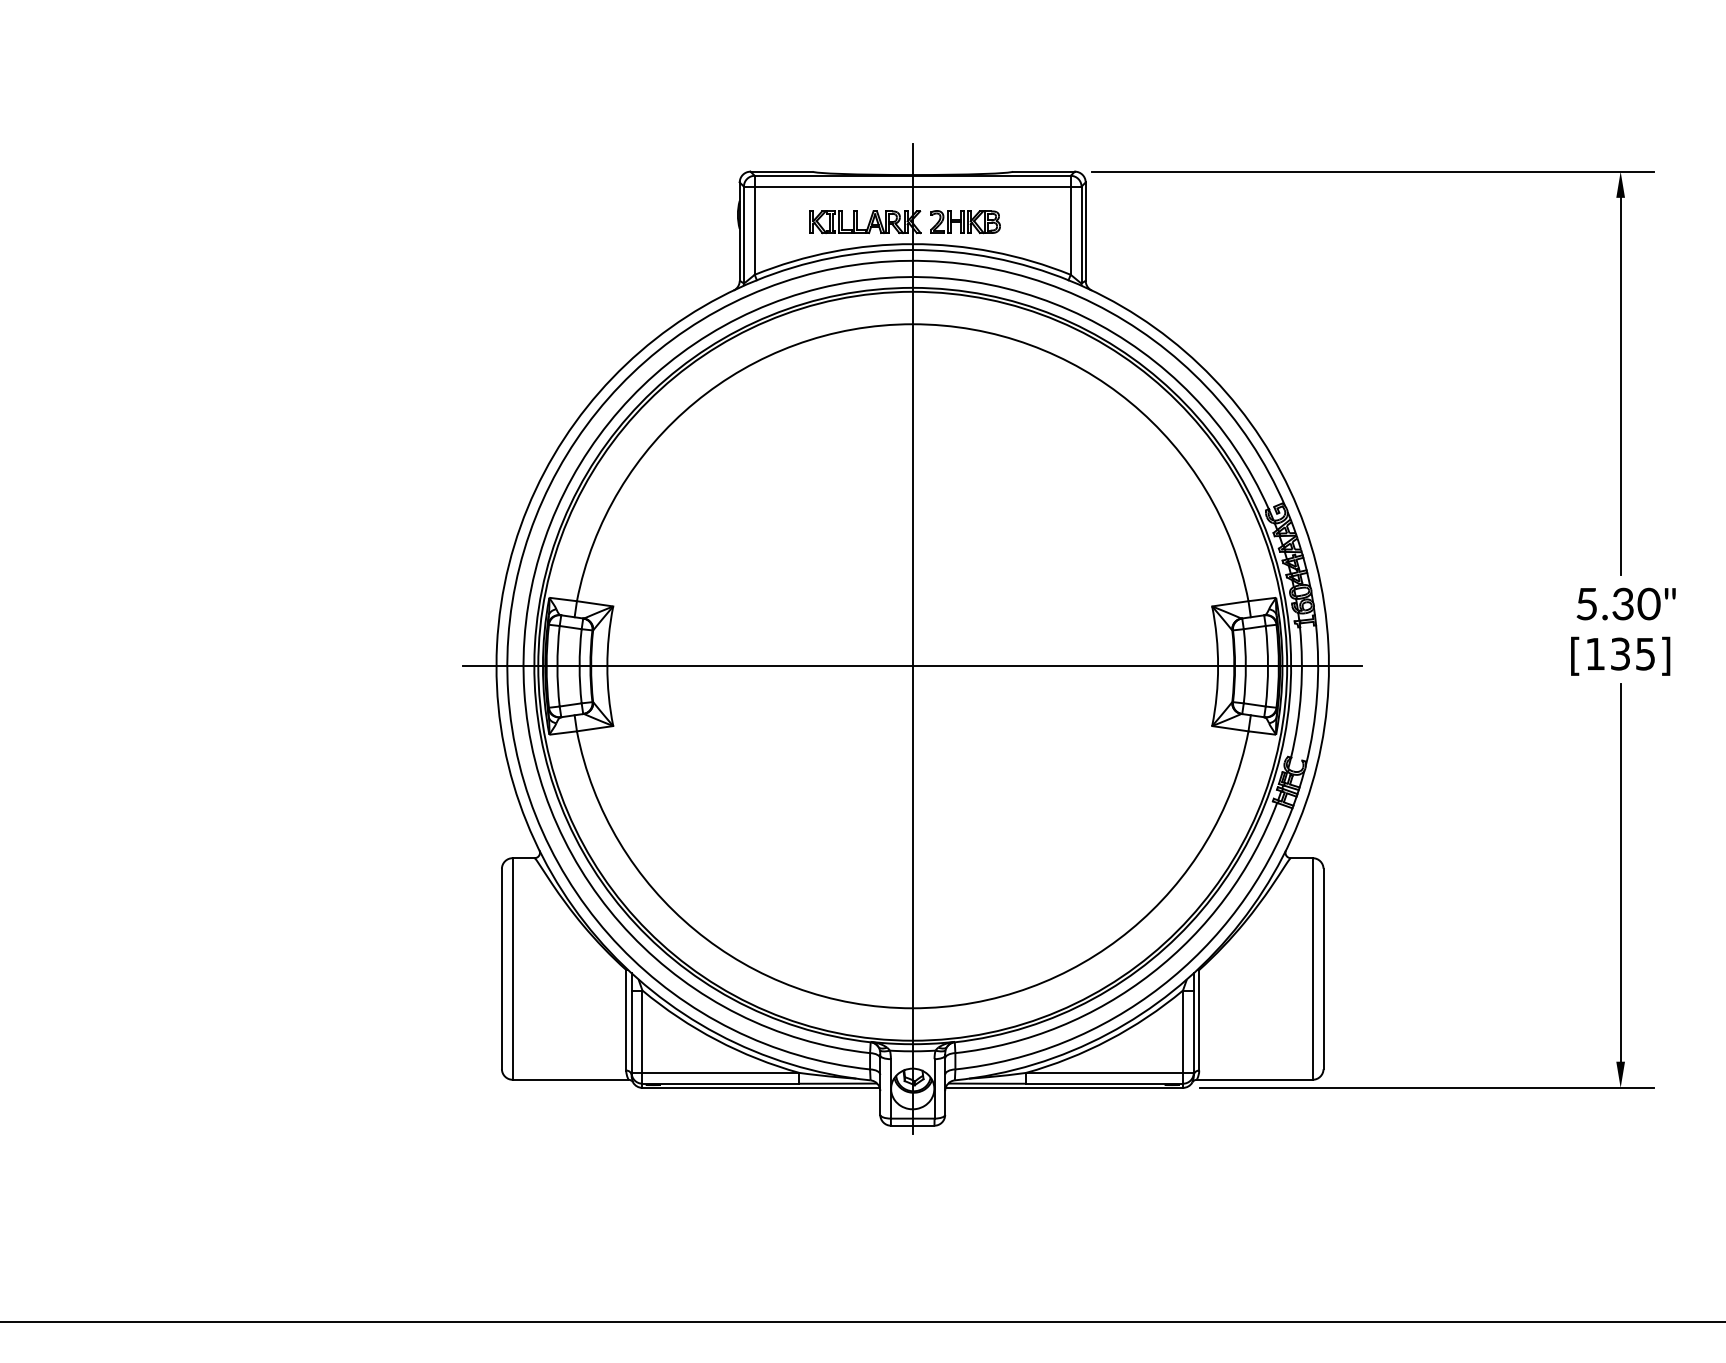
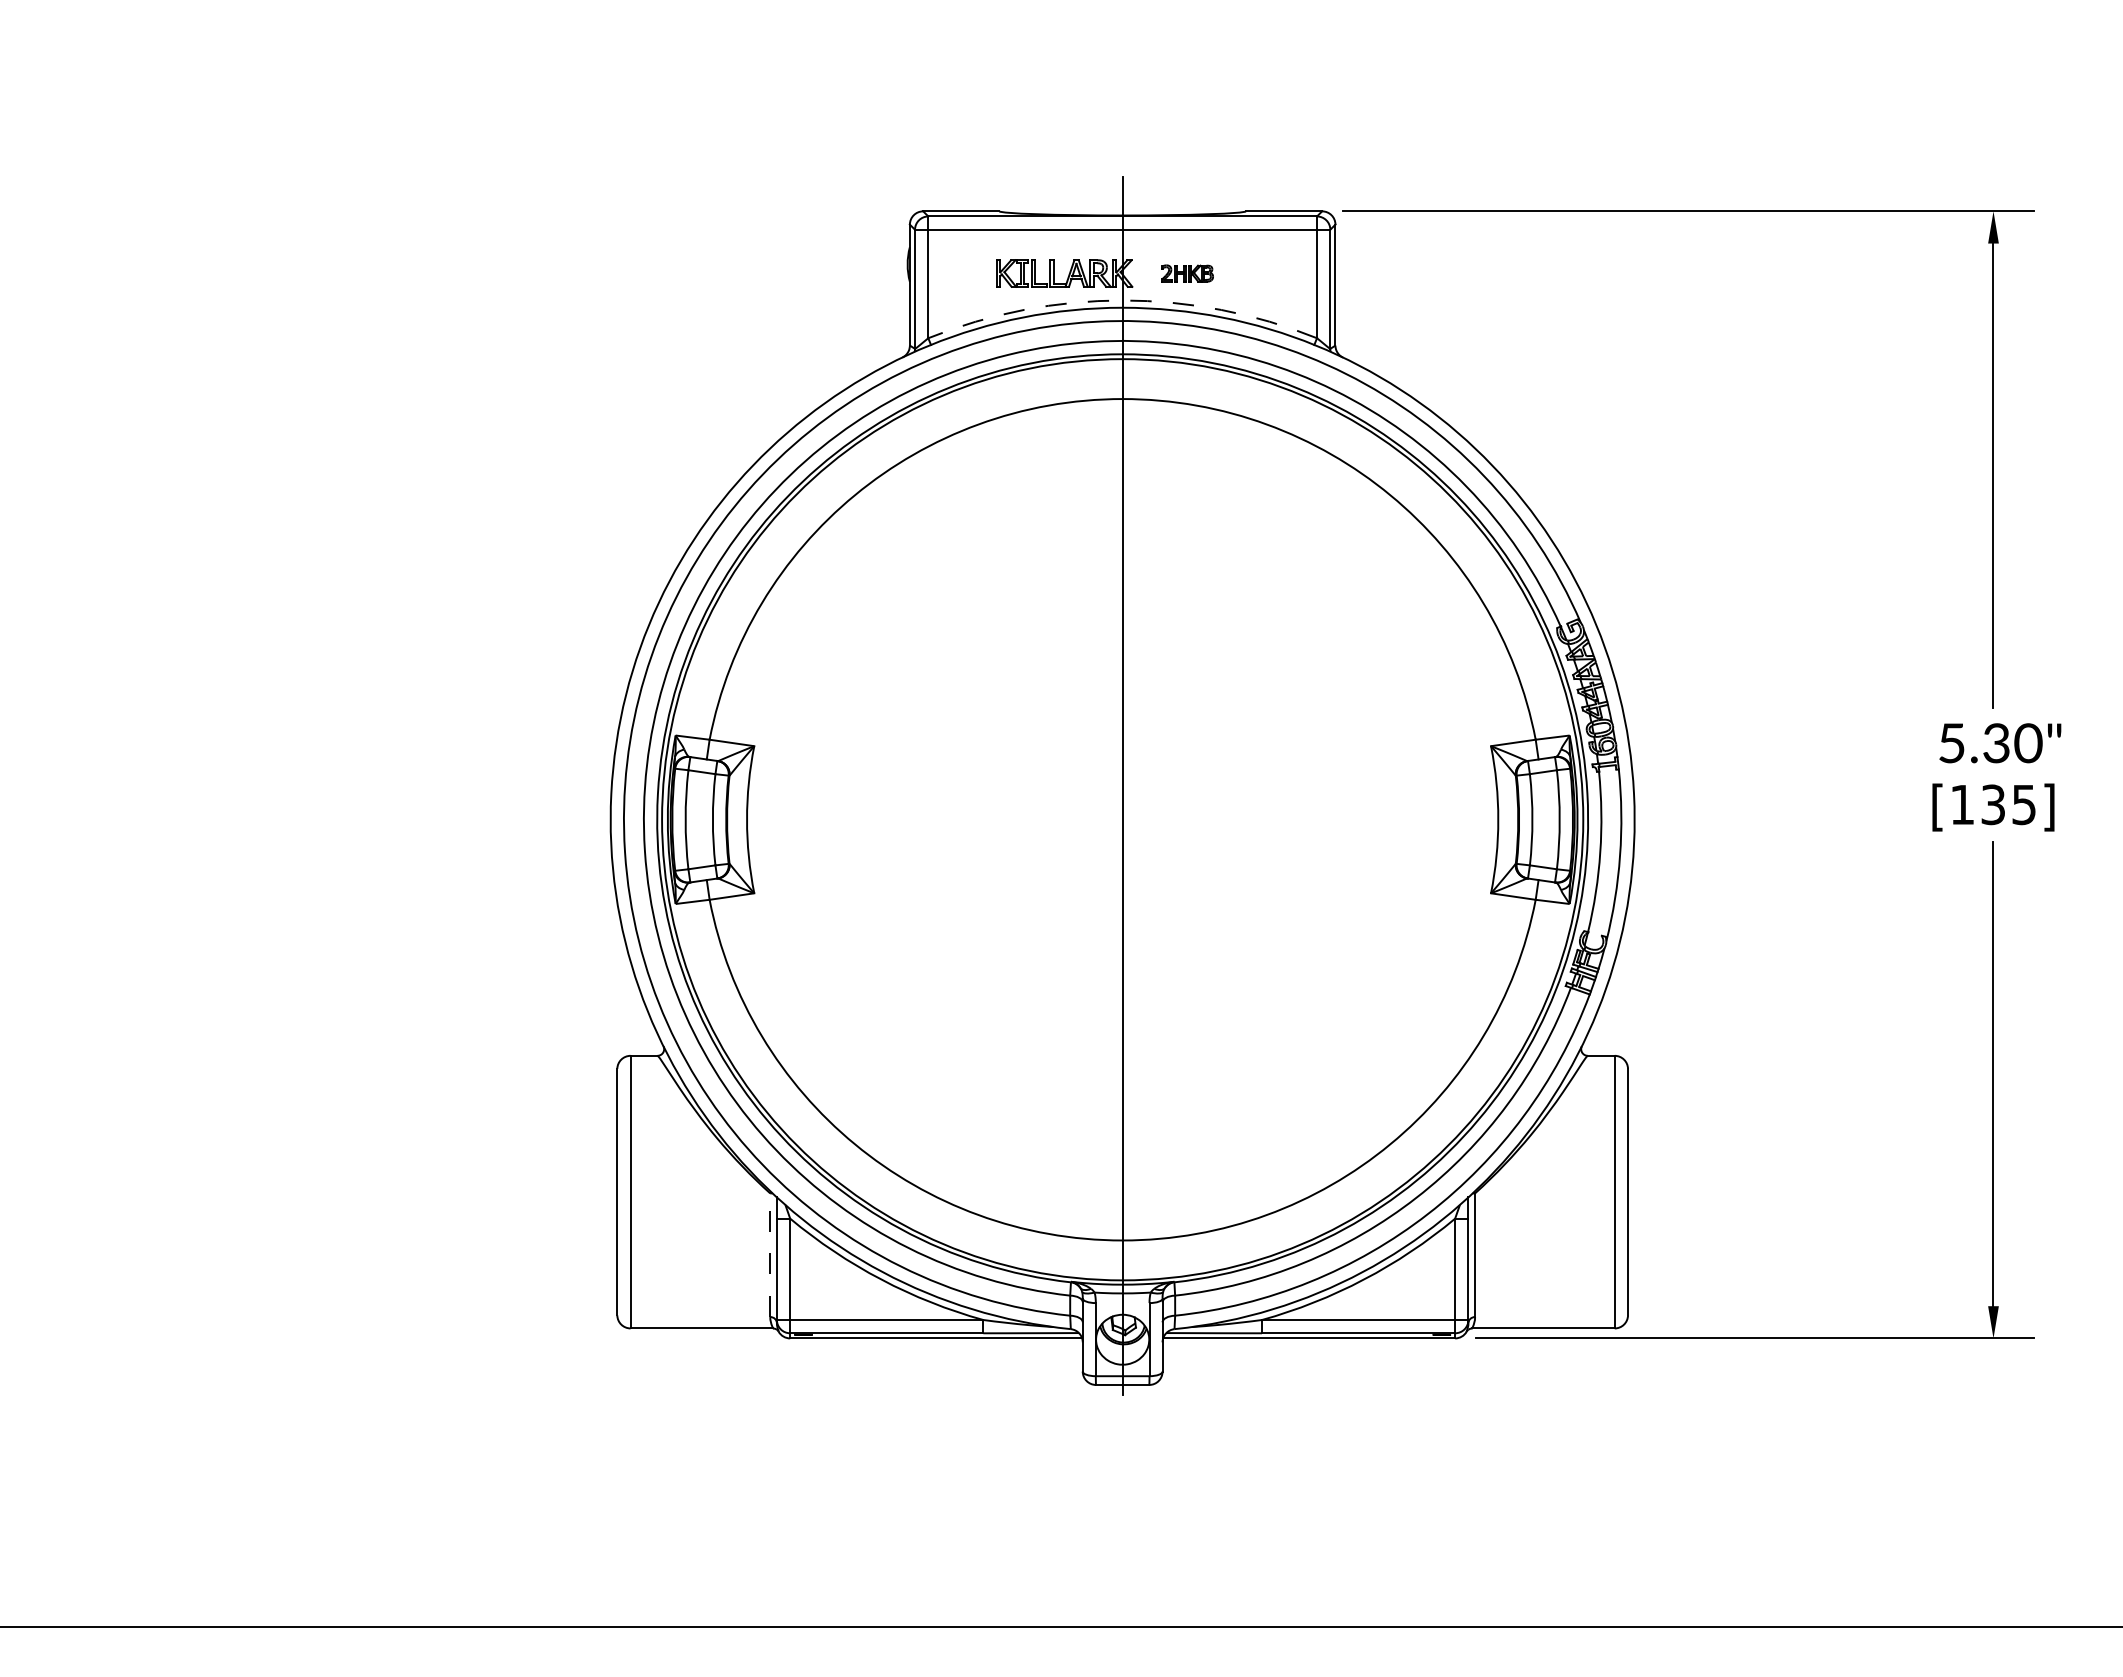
part: (965, 222) -> (1187, 273), size x0.6
arc: (912, 244) -> (1122, 300), solid -> dashed
line: (912, 666) -> (1122, 820), removed
line: (626, 1019) -> (770, 1254), solid -> dashed

